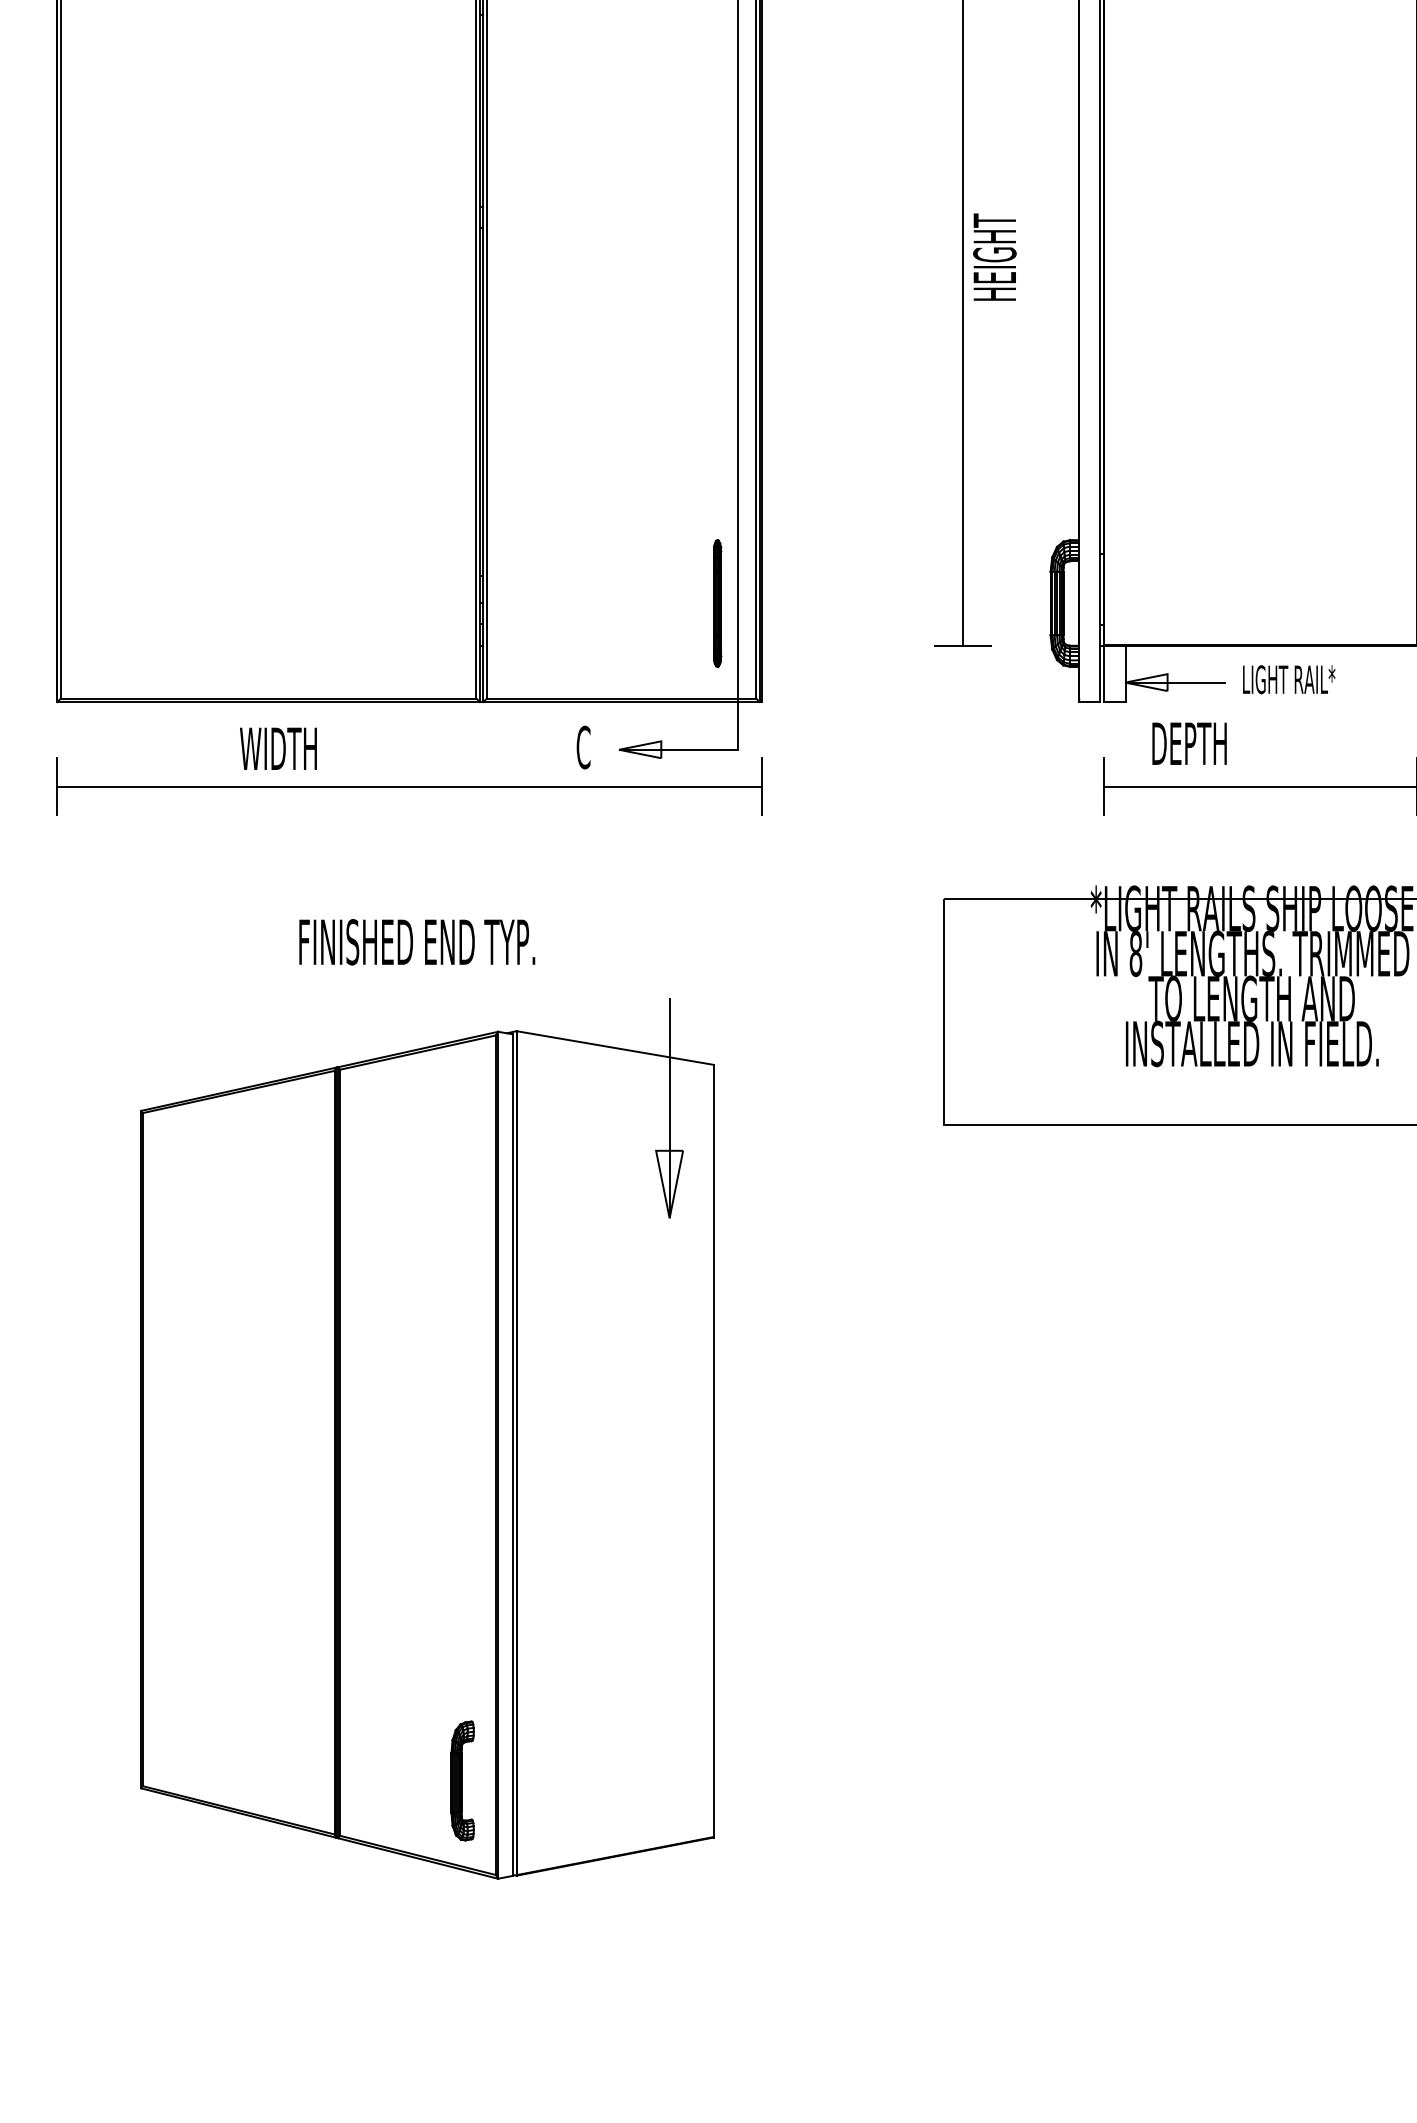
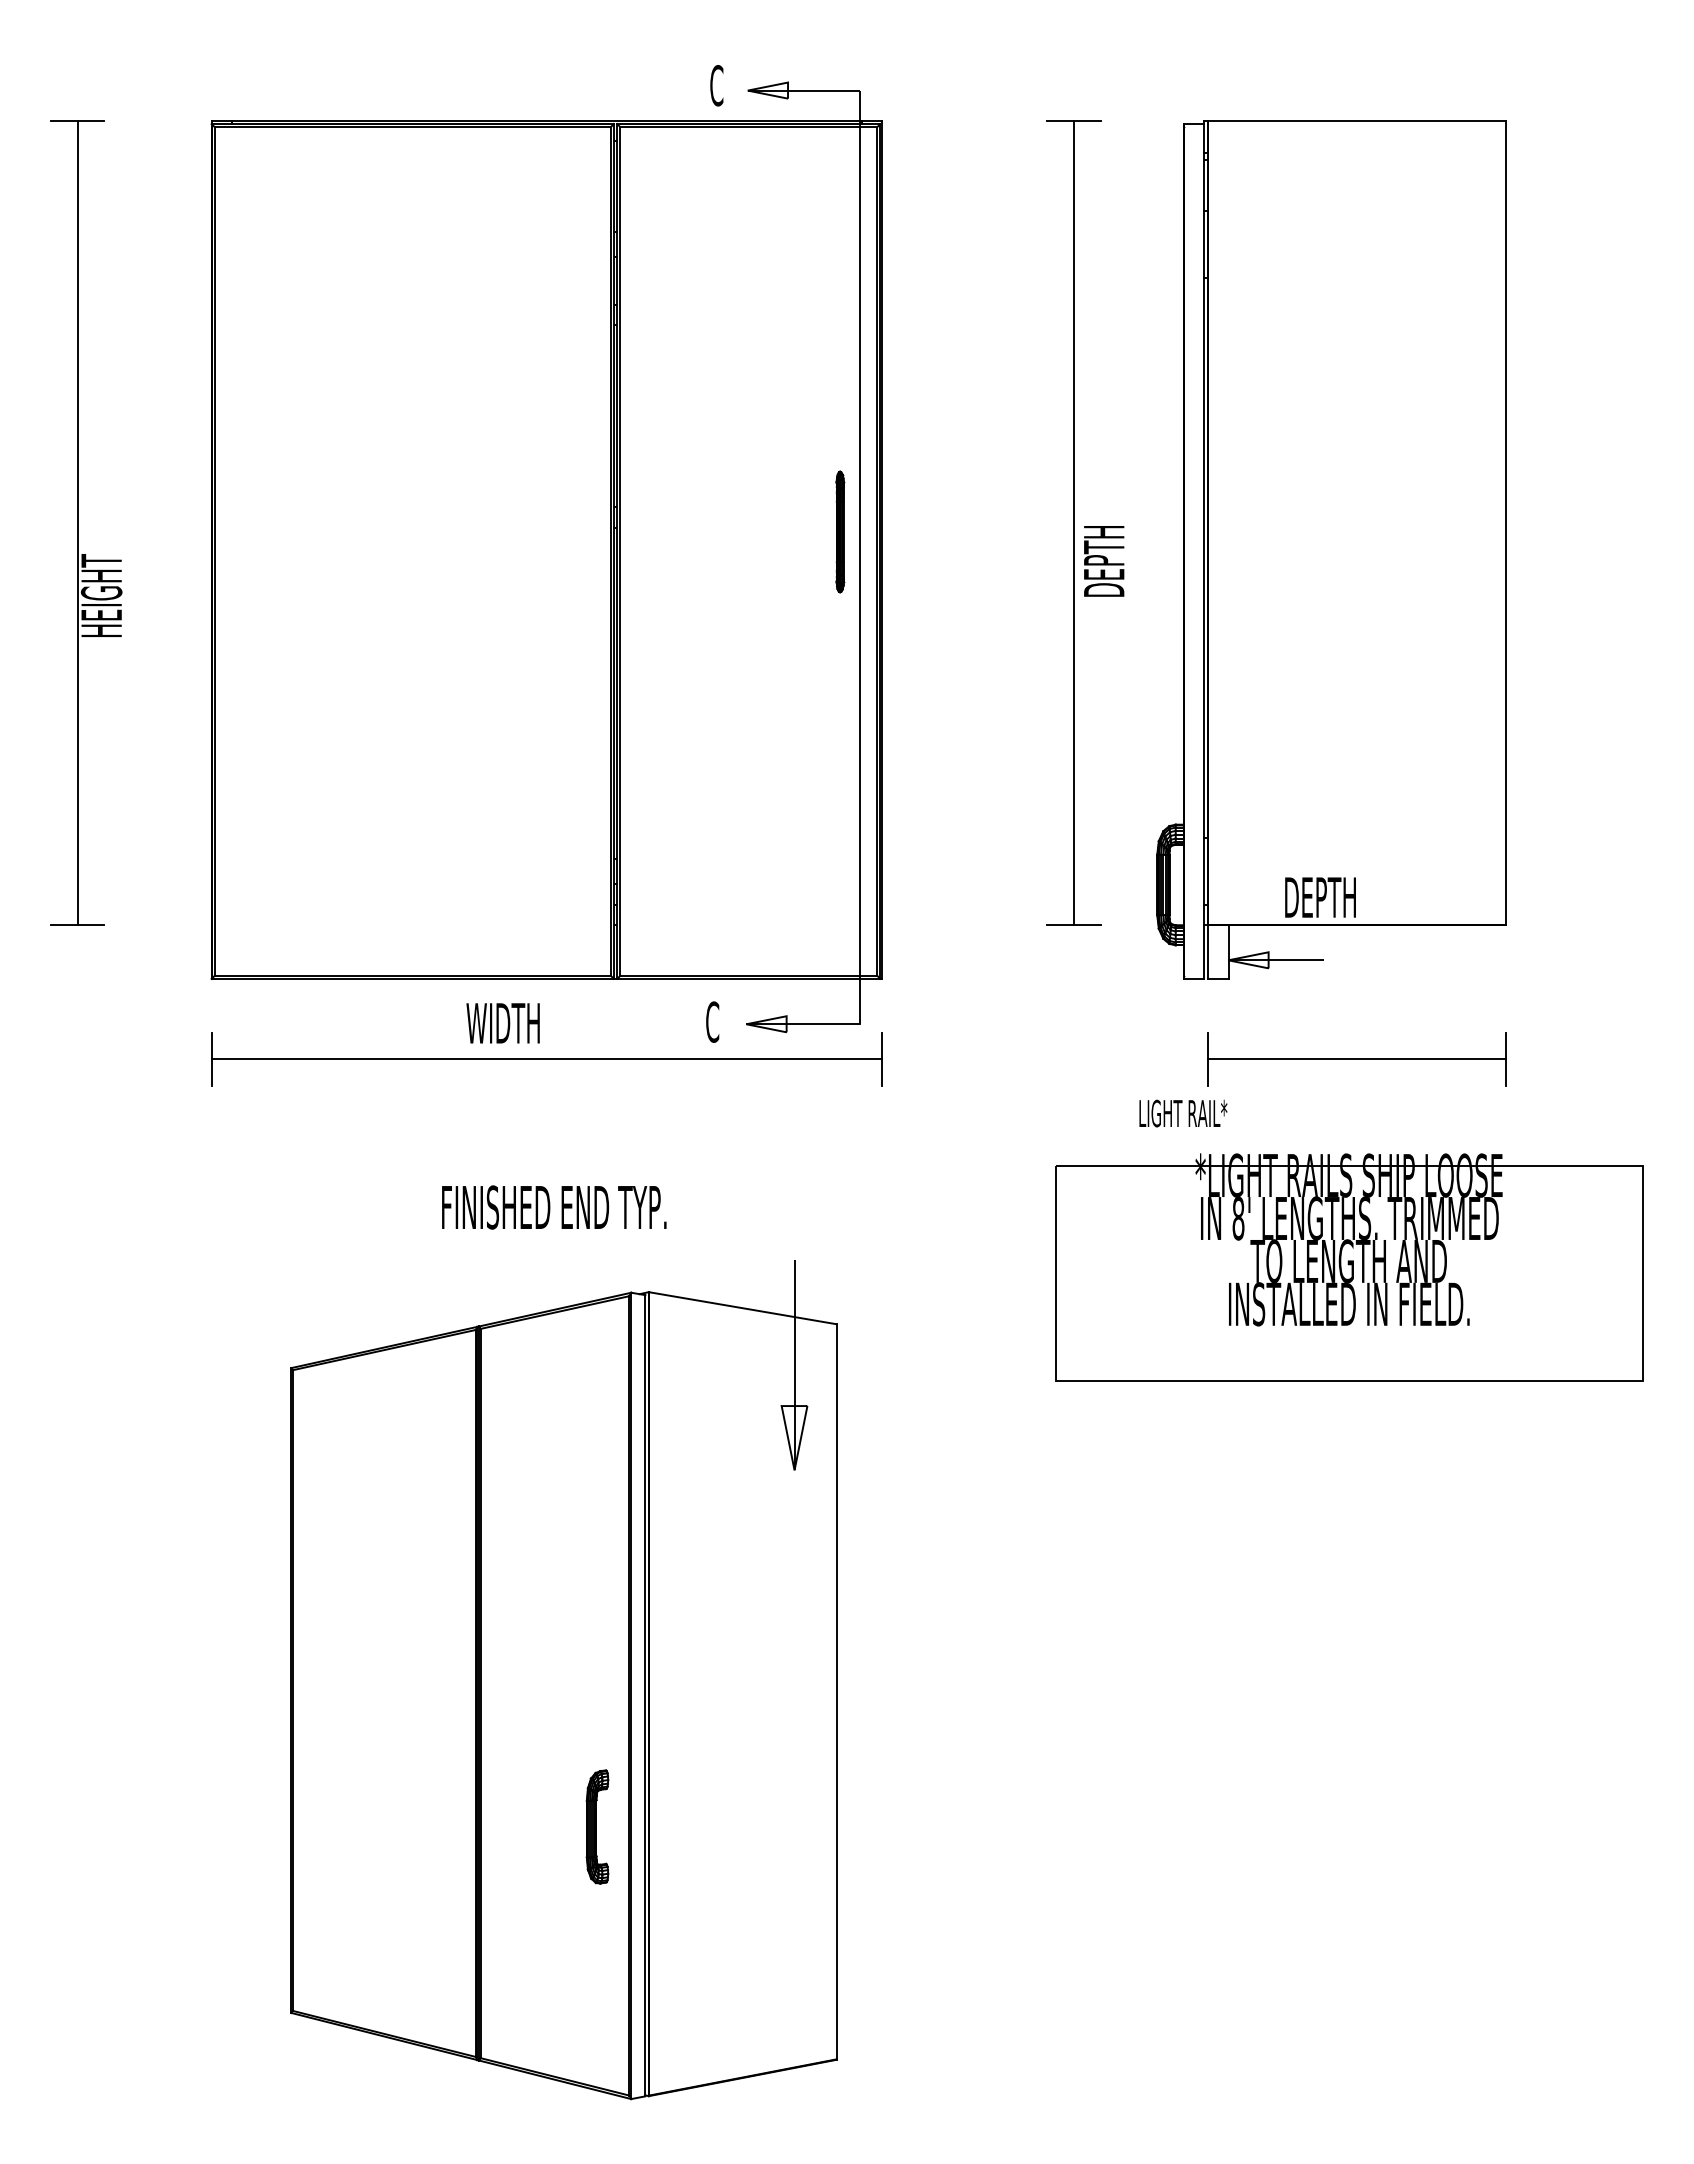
text: (994, 255) -> (1103, 553), HEIGHT -> DEPTH
part: (717, 602) -> (840, 531), moved
text: (1289, 679) -> (1183, 1113), moved
text: (1189, 743) -> (1320, 897), moved
text: (277, 748) -> (502, 1023), moved
part: (462, 1780) -> (597, 1826), moved

